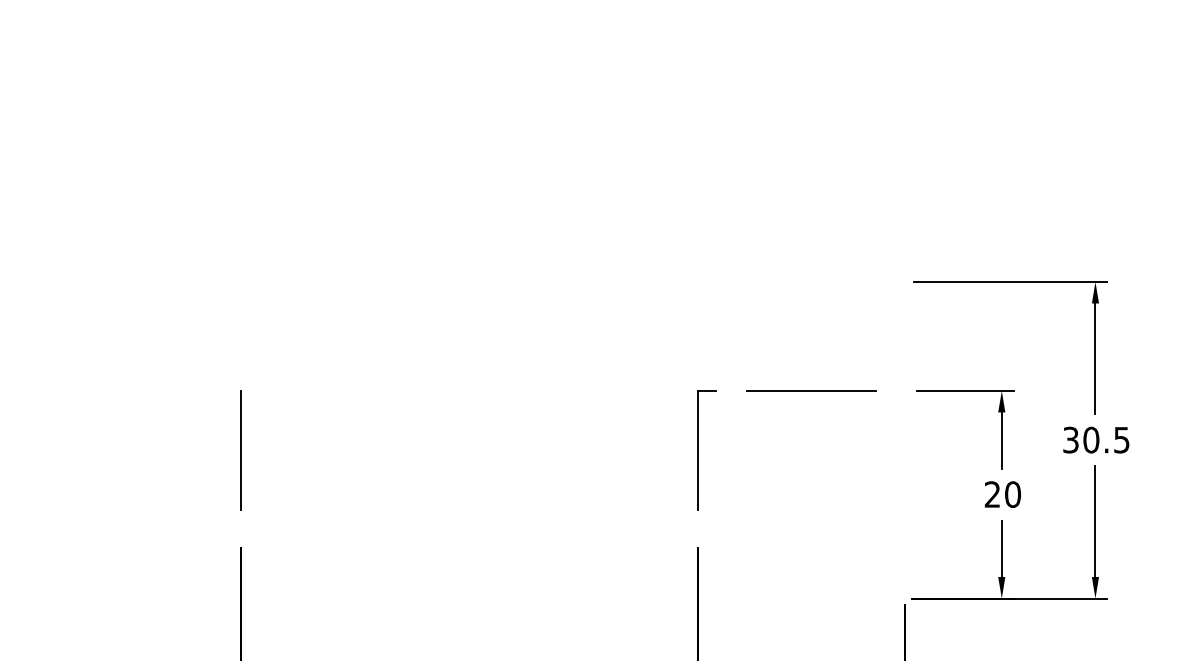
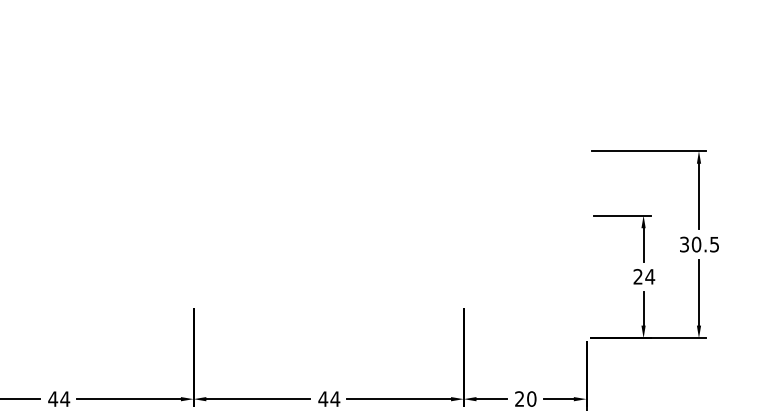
line: (810, 390) -> (530, 215), removed
line: (241, 450) -> (193, 250), removed
part: (707, 450) -> (469, 250), removed
text: (1013, 494) -> (650, 276), 20 -> 24

